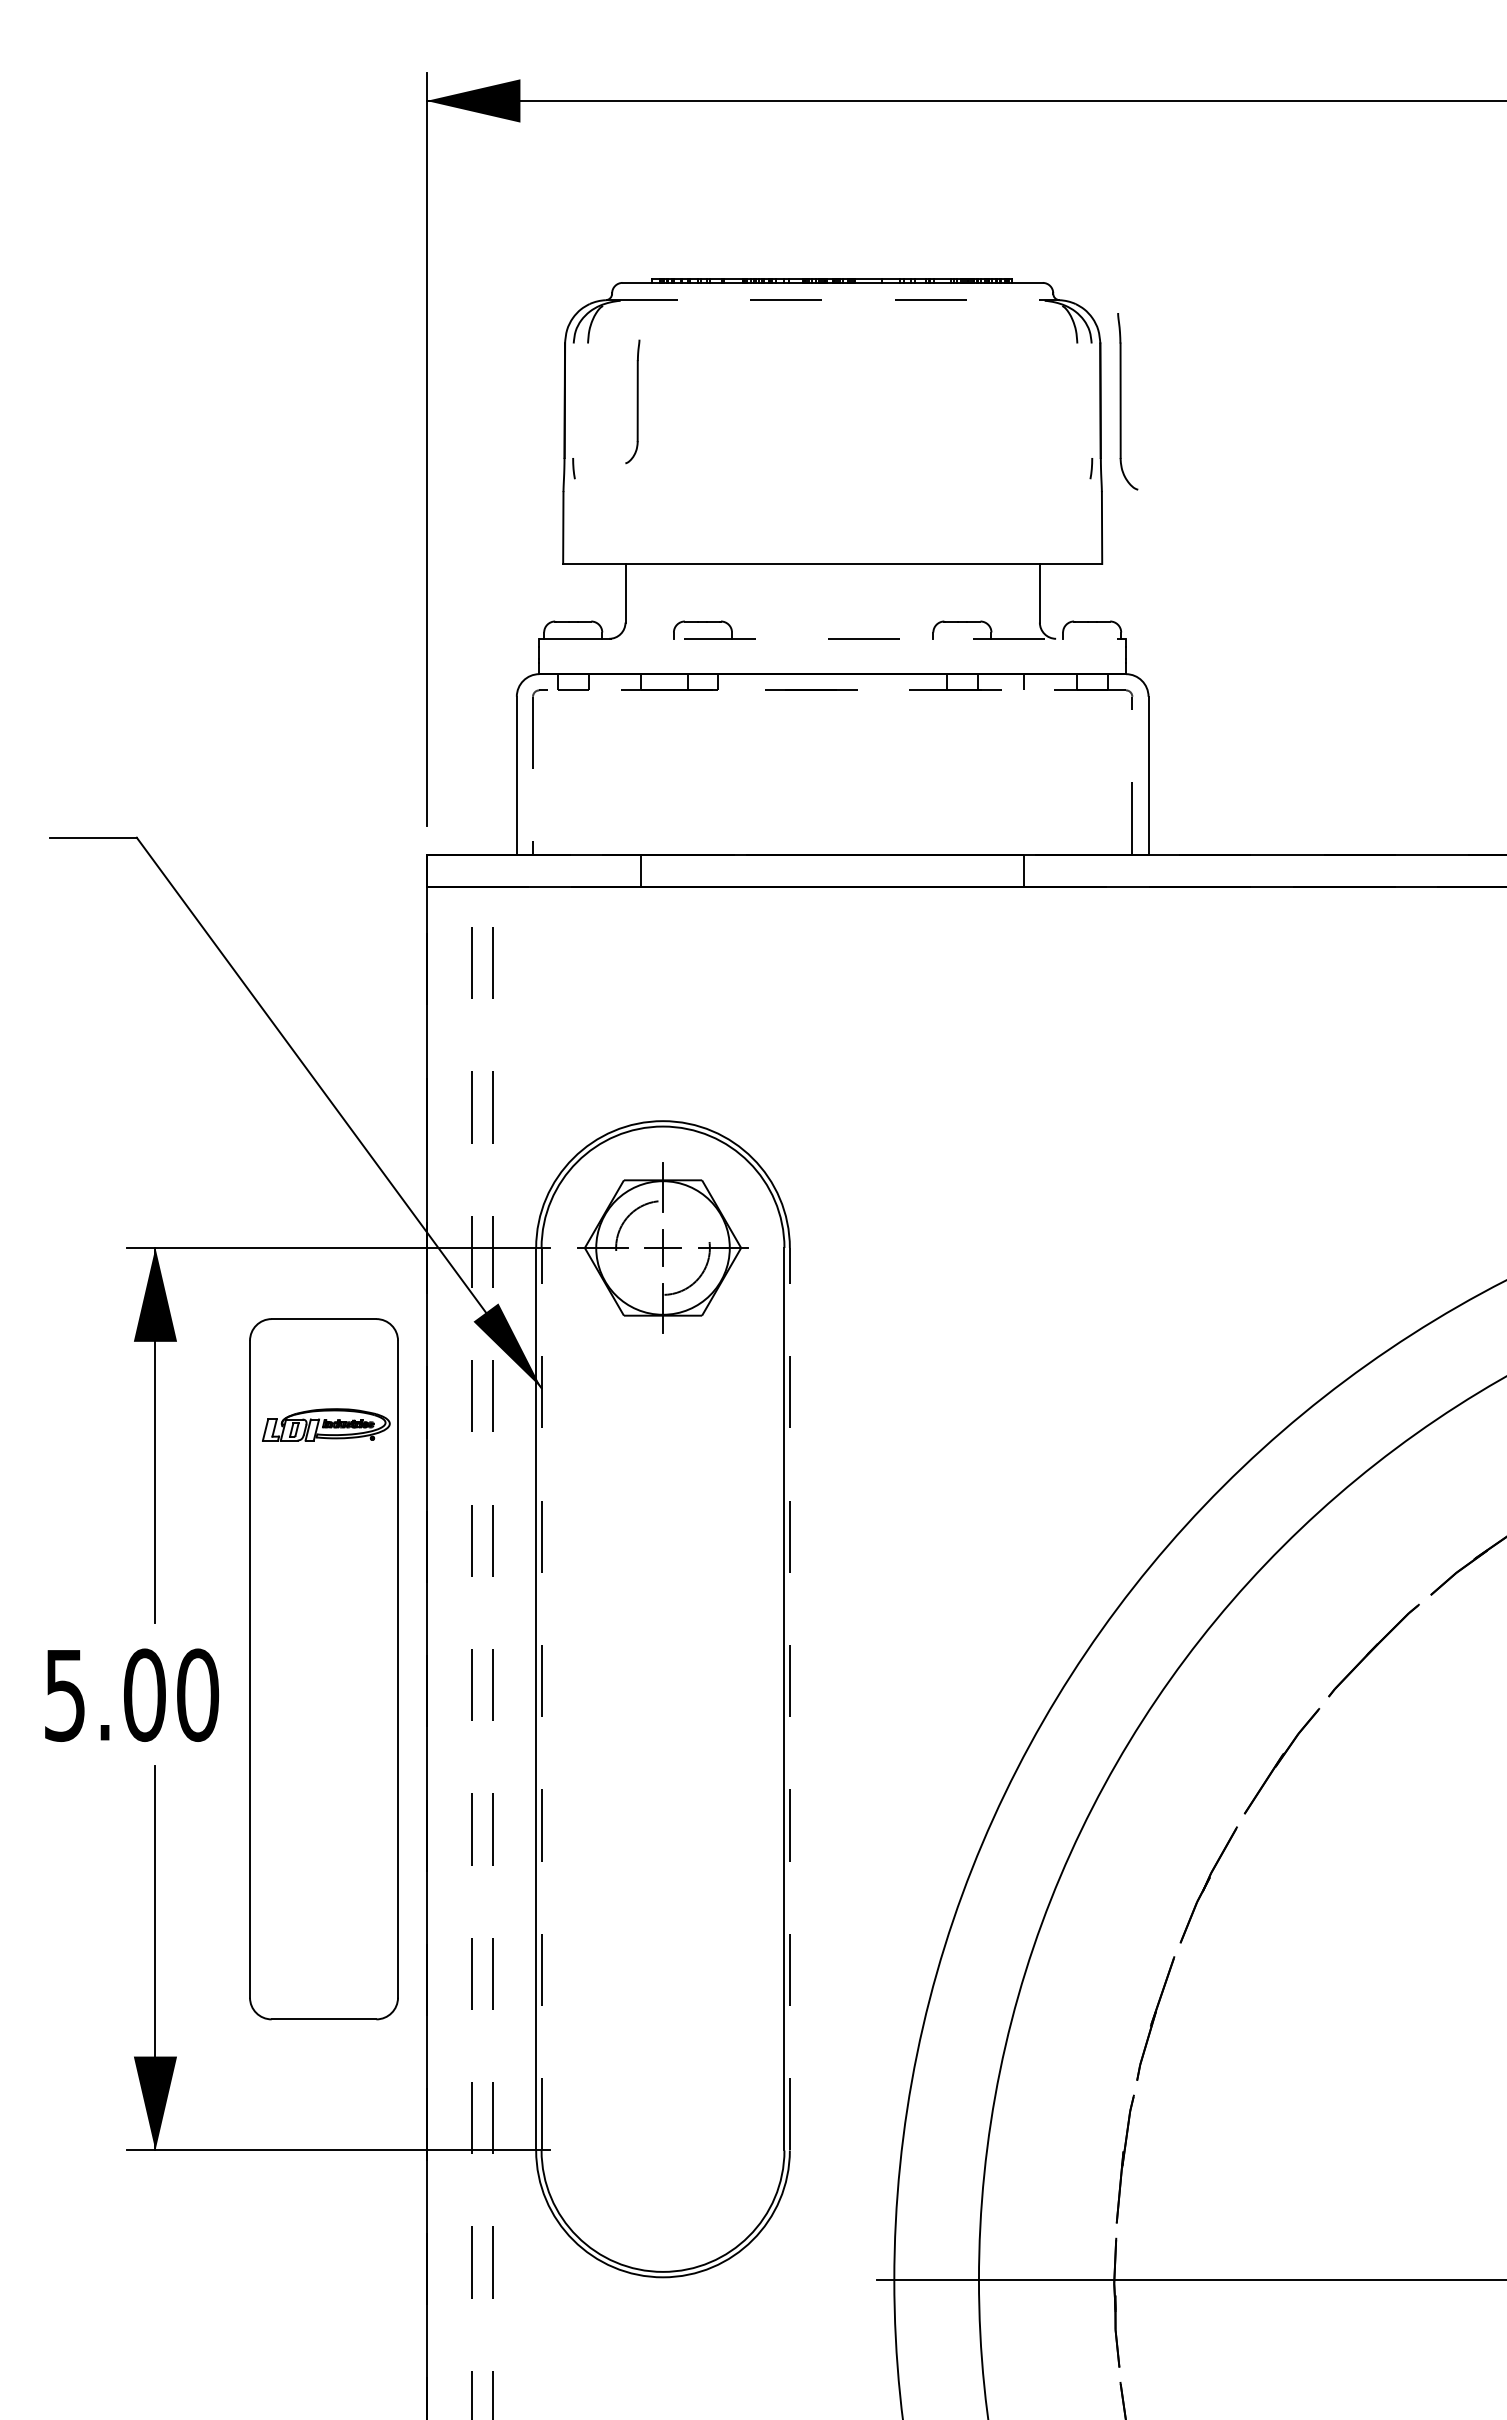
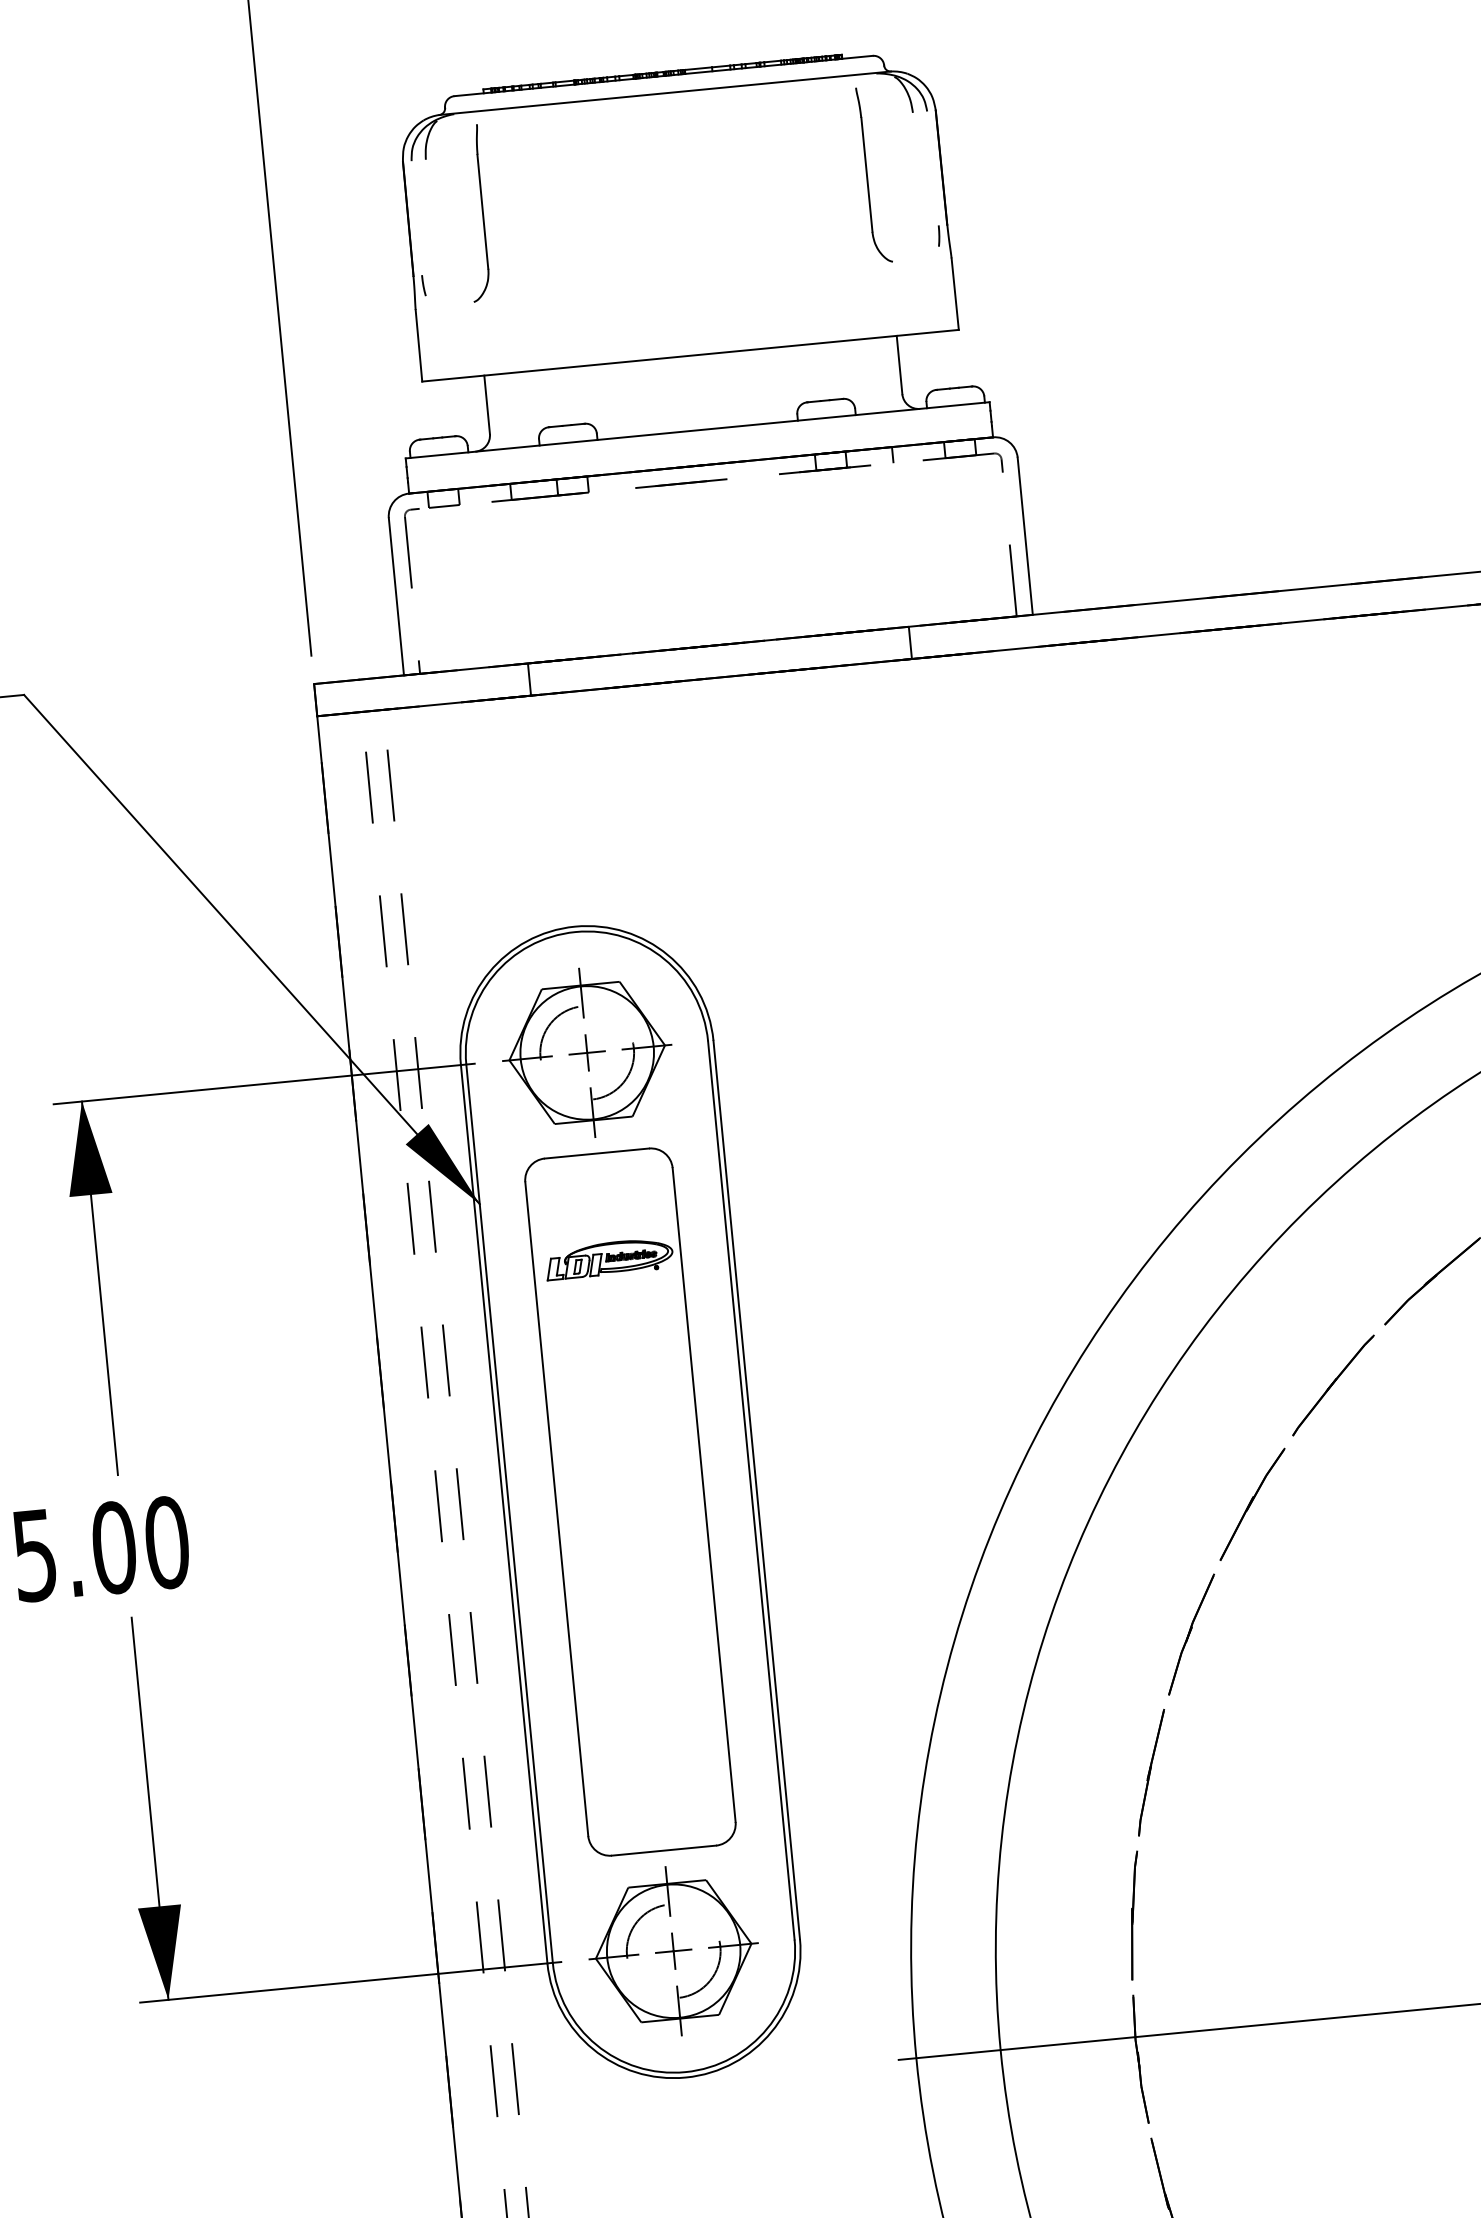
line: (832, 300) -> (665, 93), dashed -> solid
part: (632, 401) -> (475, 213), size x1.43
part: (1127, 401) -> (873, 174), moved
line: (833, 638) -> (698, 429), dashed -> solid
part: (323, 1669) -> (629, 1502), moved
line: (541, 1698) -> (509, 1513), dashed -> solid
line: (789, 1698) -> (756, 1489), dashed -> solid
part: (662, 2150) -> (673, 1951), added

